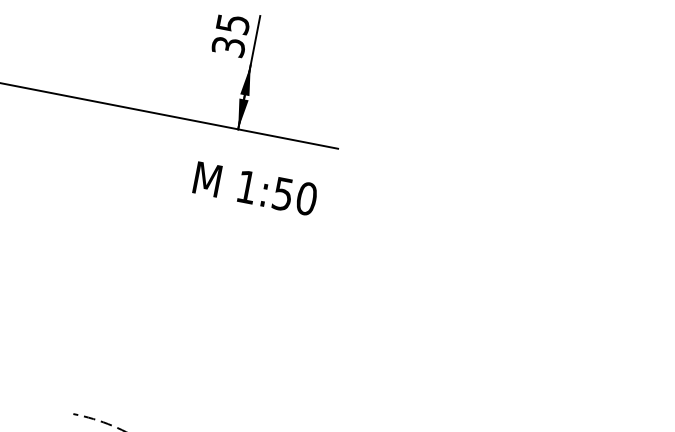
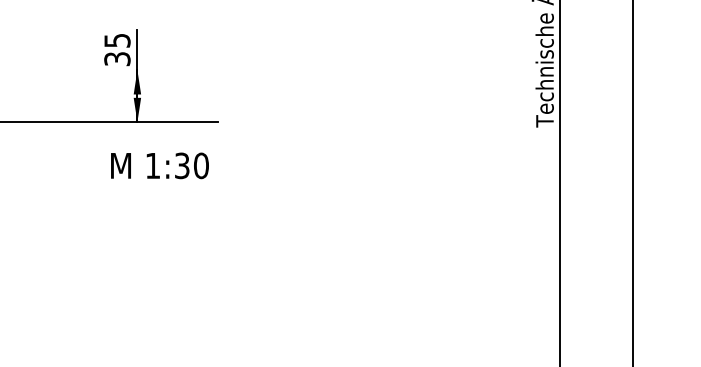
text: (283, 193) -> (182, 165), 1:50 -> 1:30

